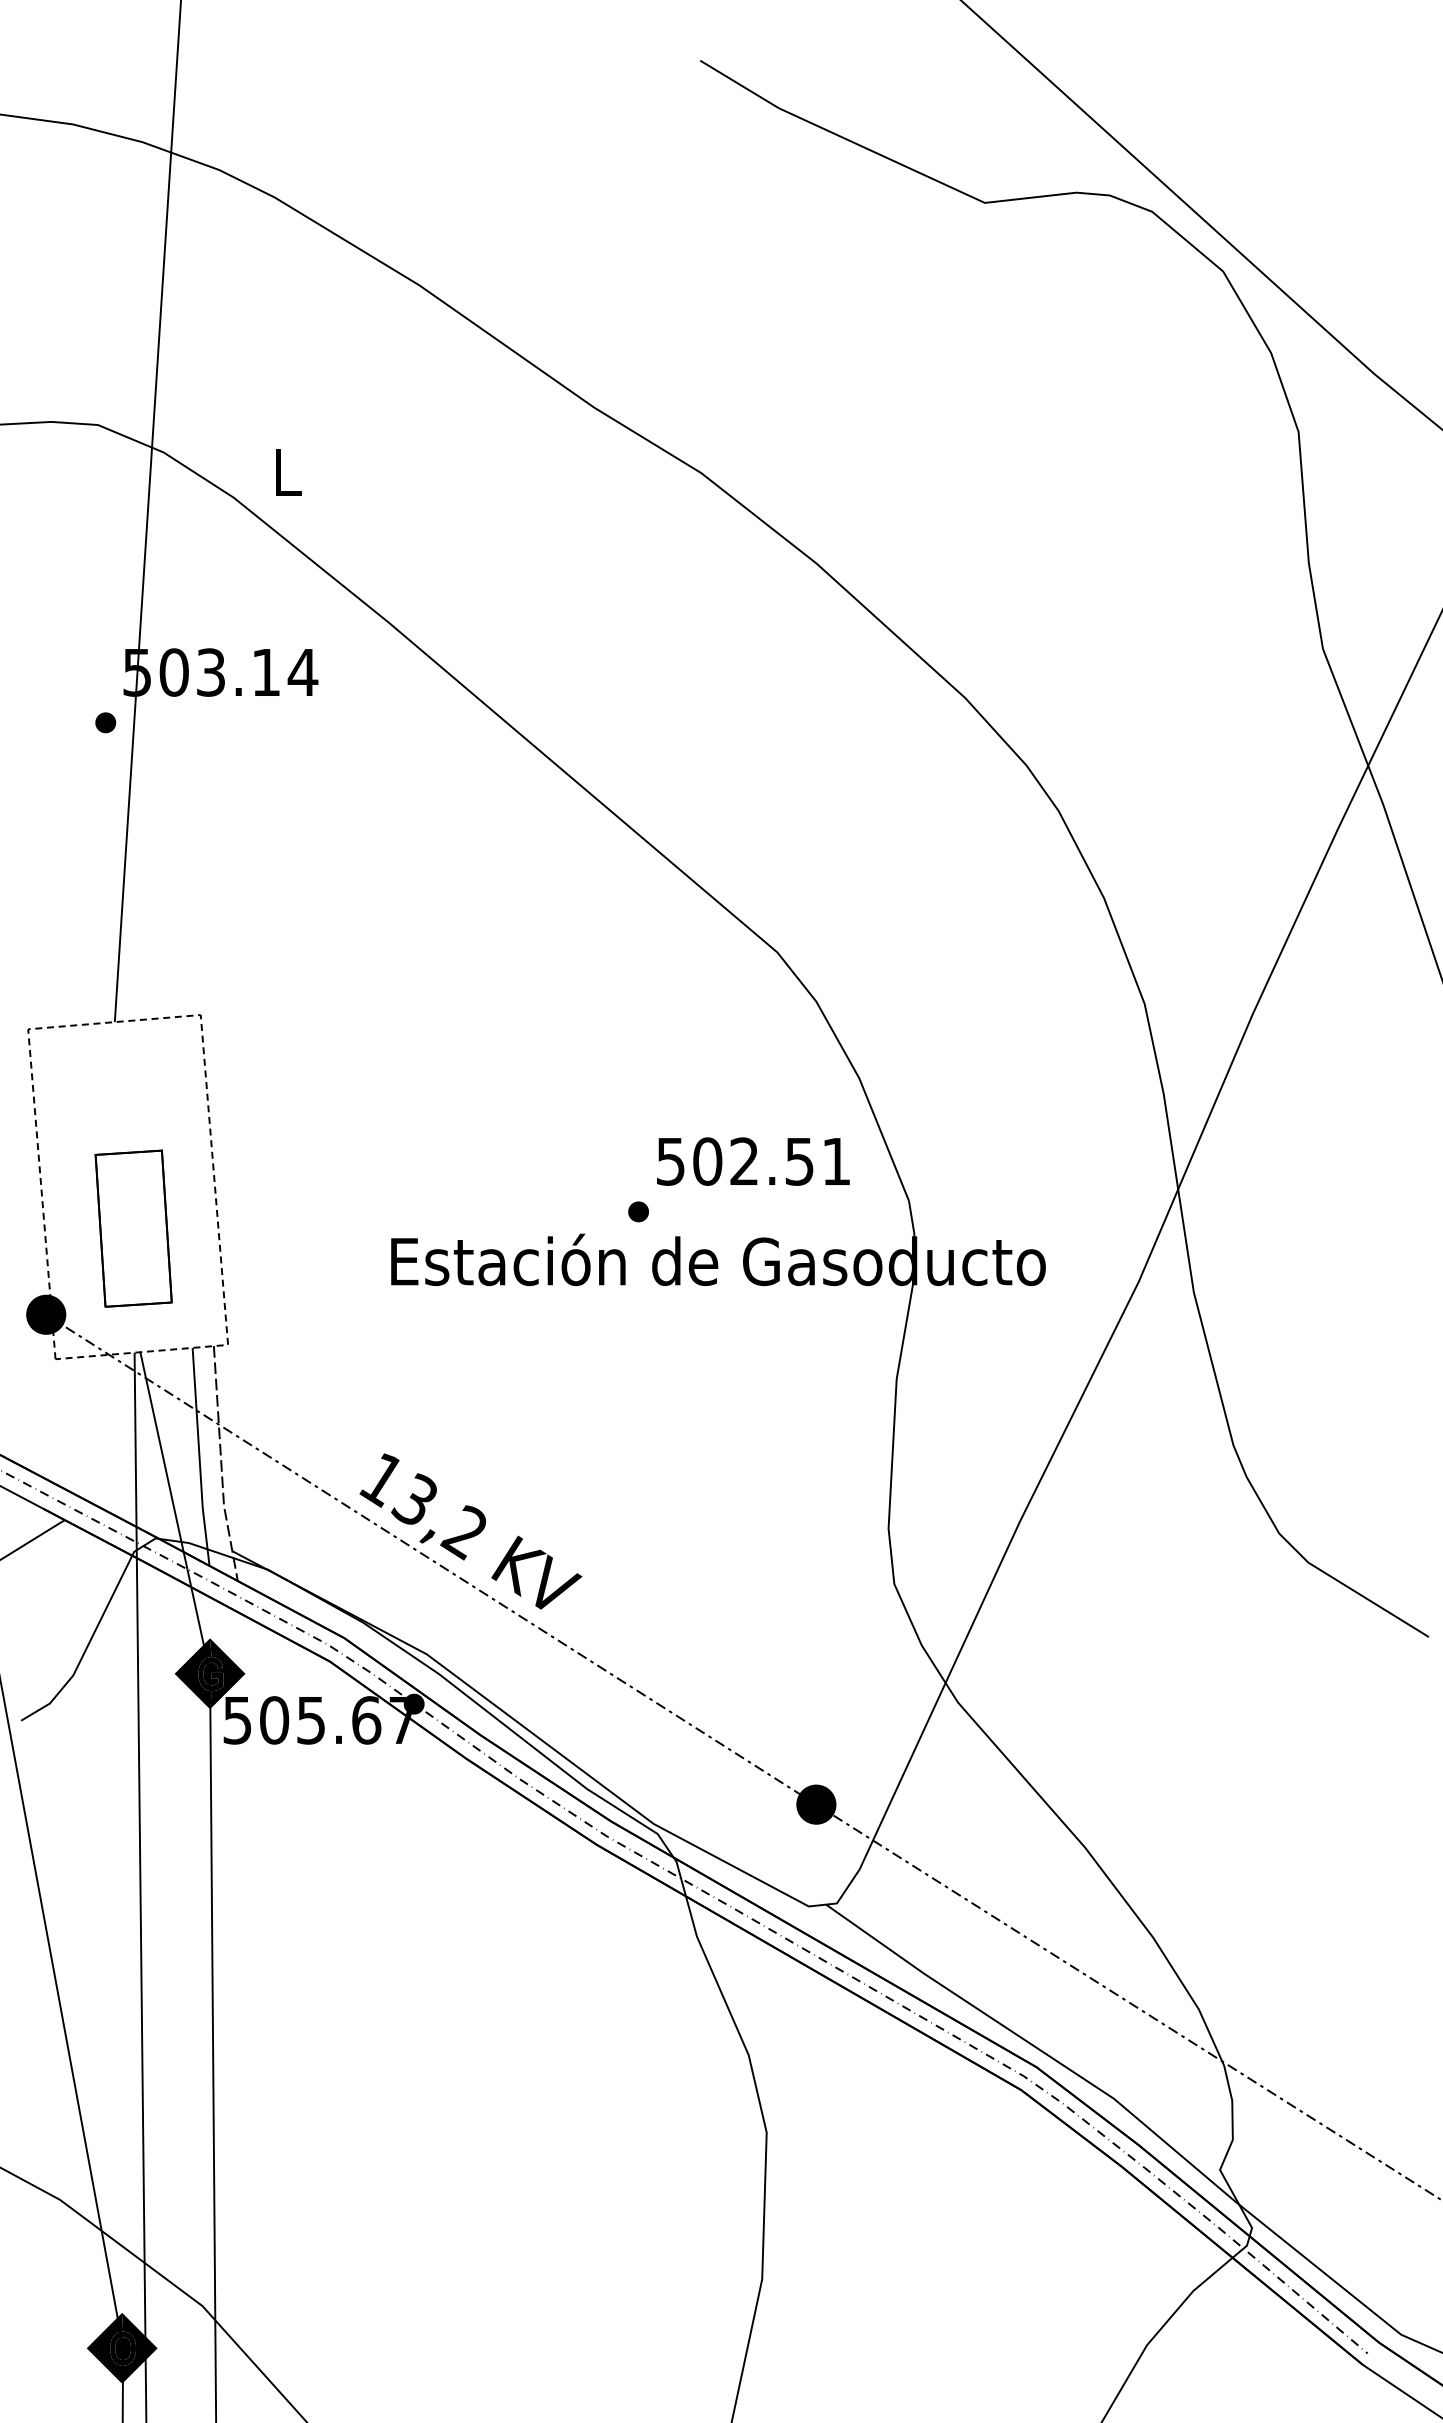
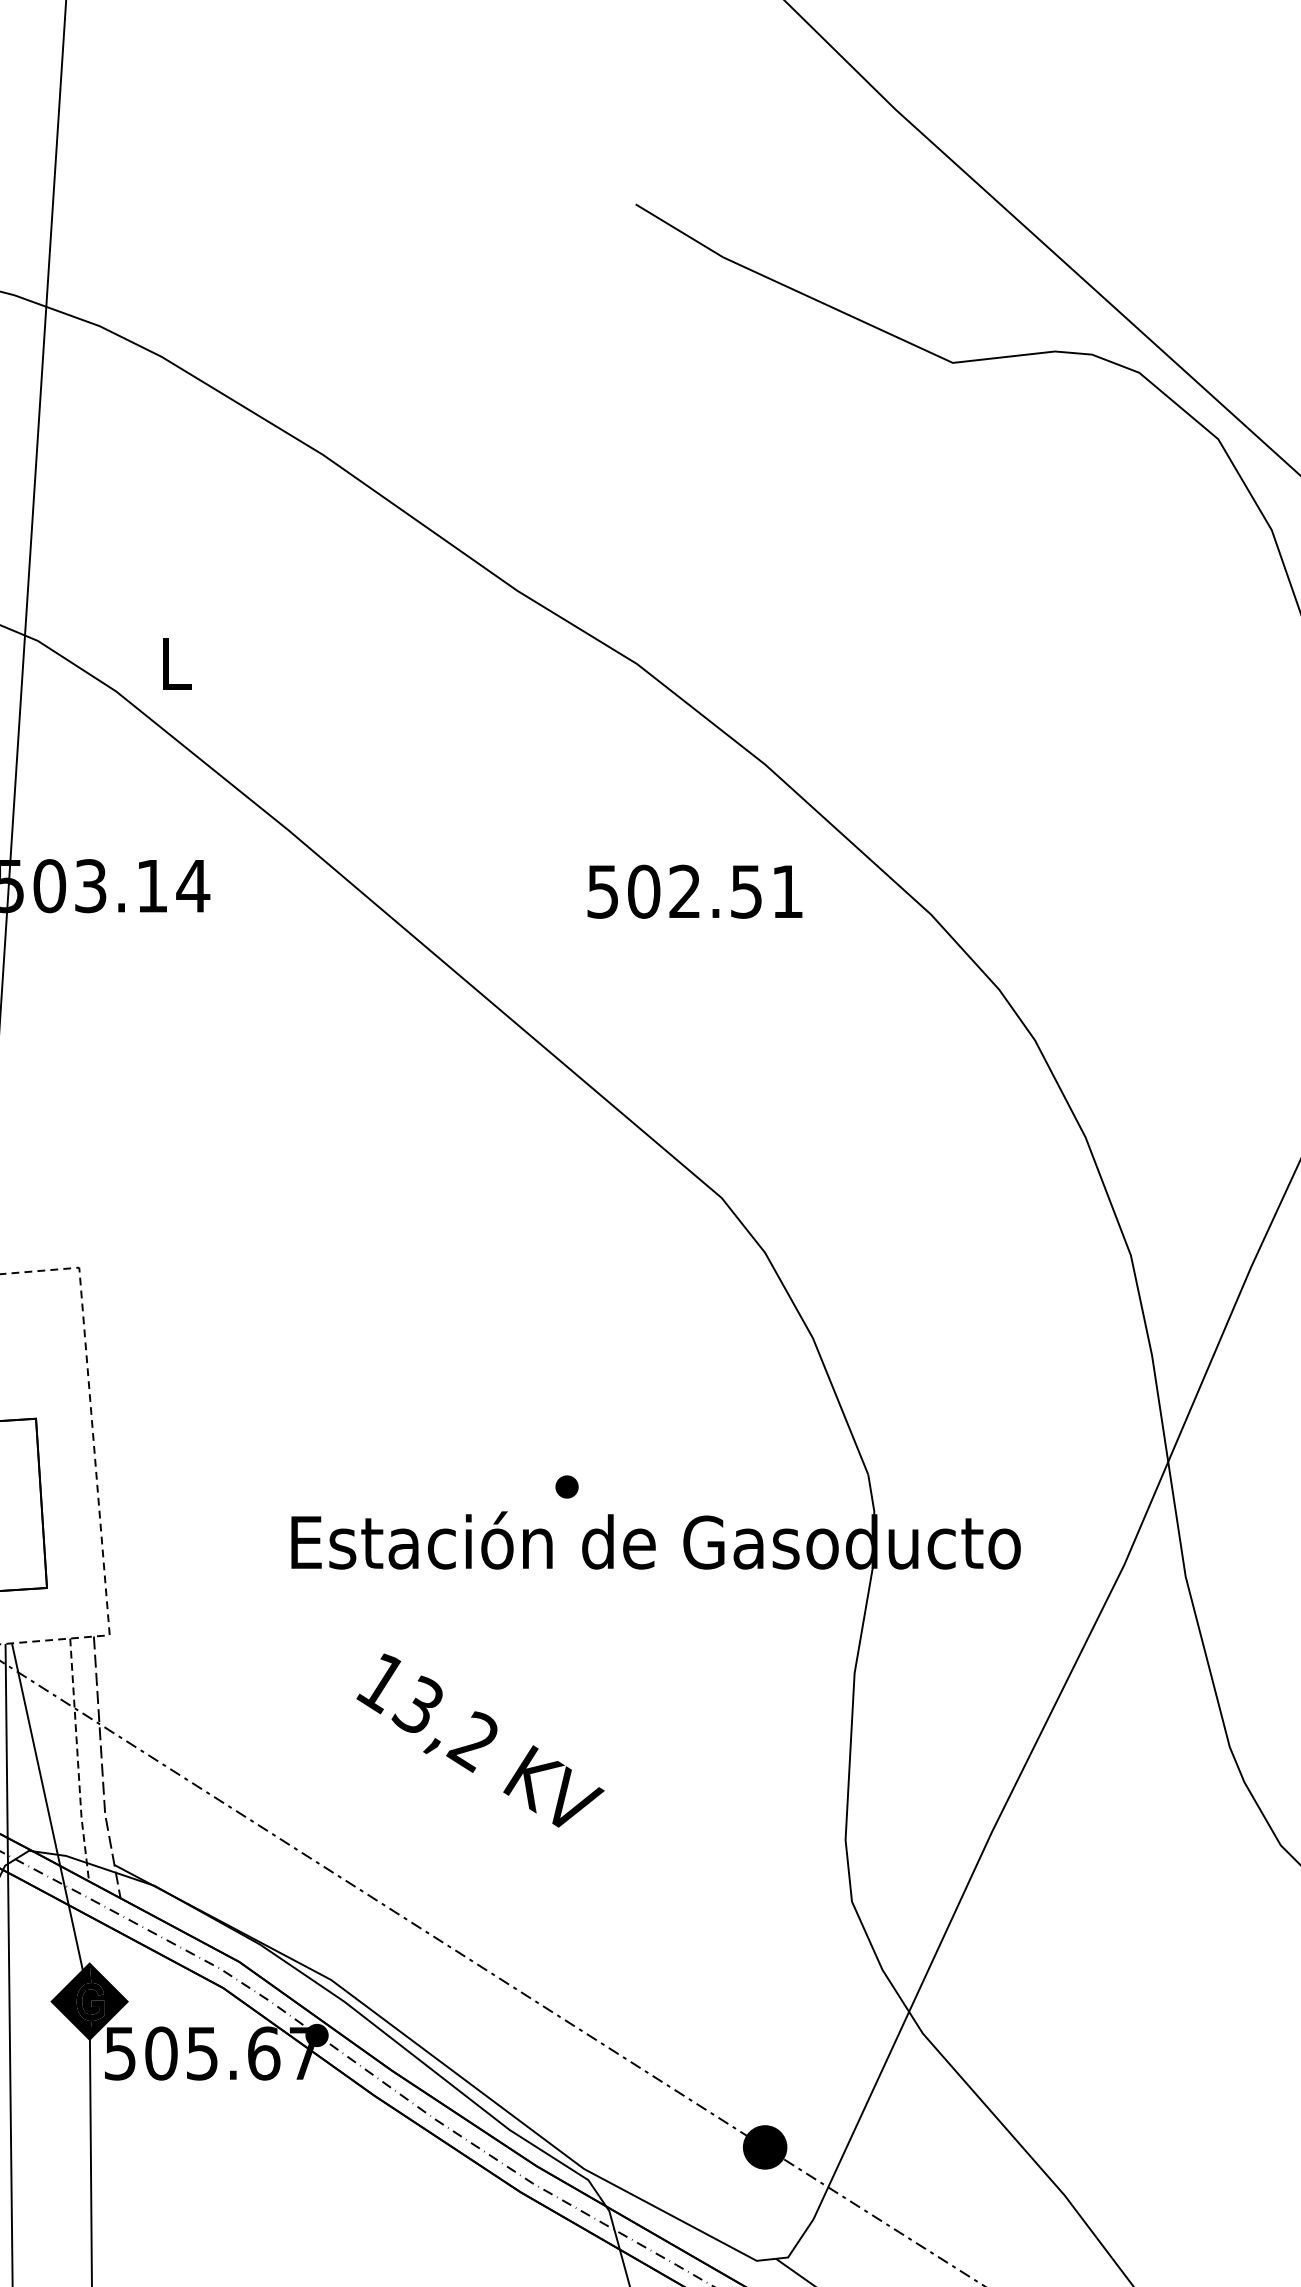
text: (753, 1161) -> (695, 891), moved
line: (199, 1457) -> (77, 1760), solid -> dashed
text: (470, 1531) -> (480, 1740), moved

